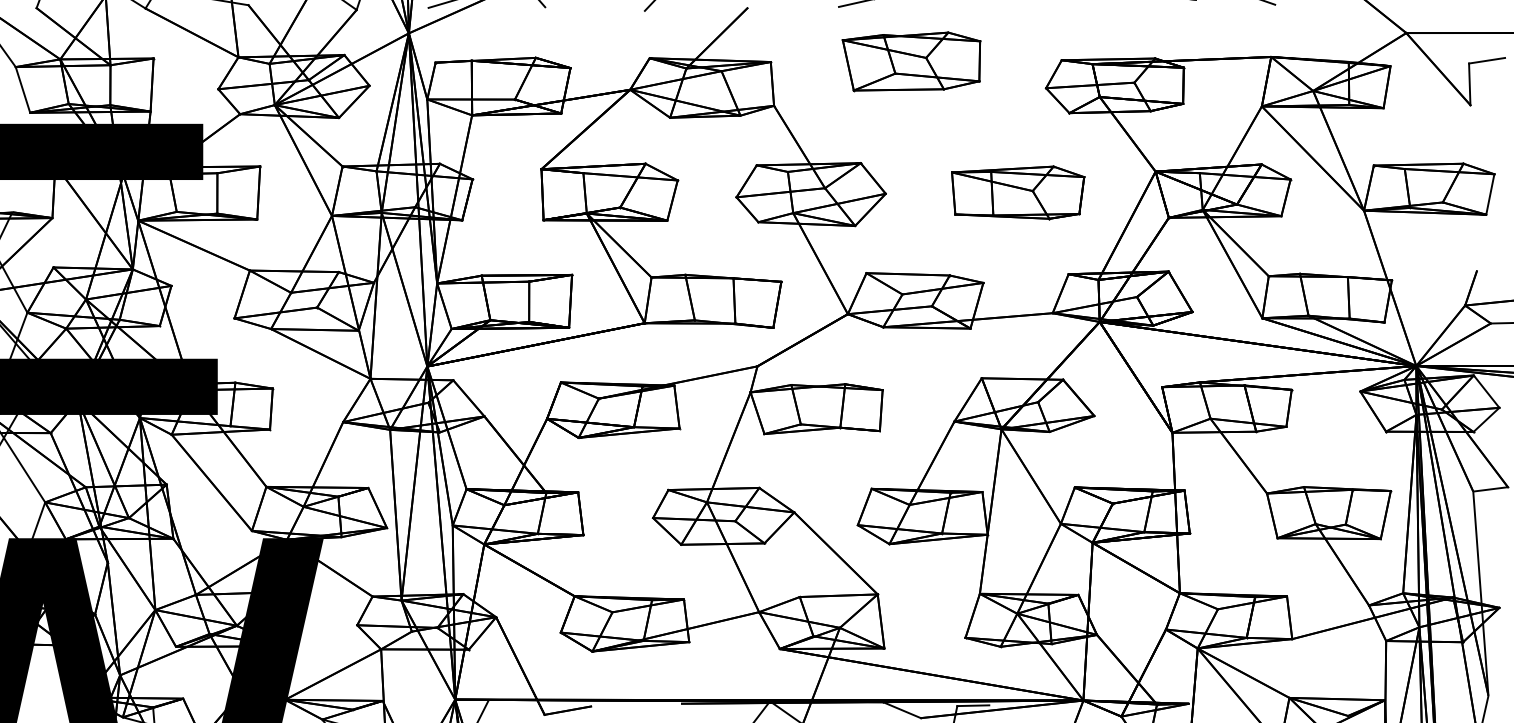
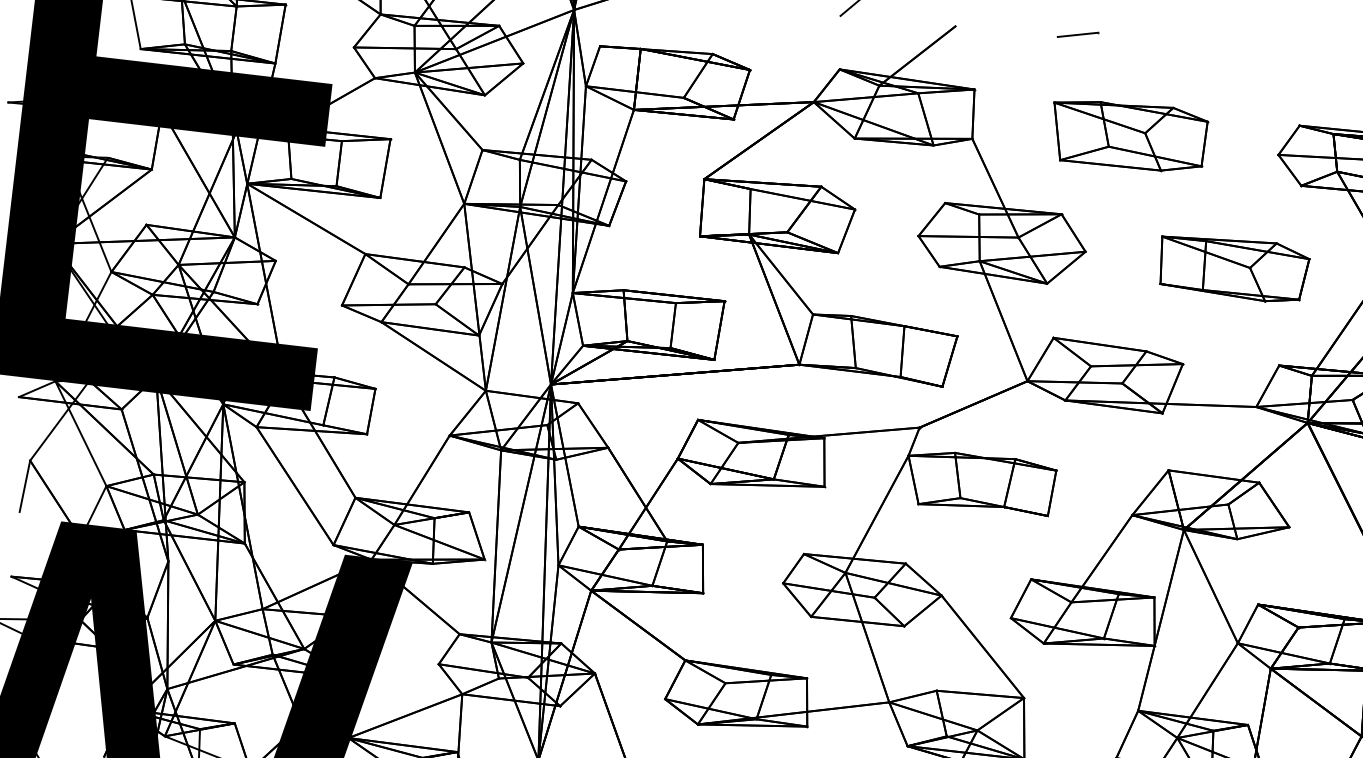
part: (911, 61) -> (1128, 135), moved

